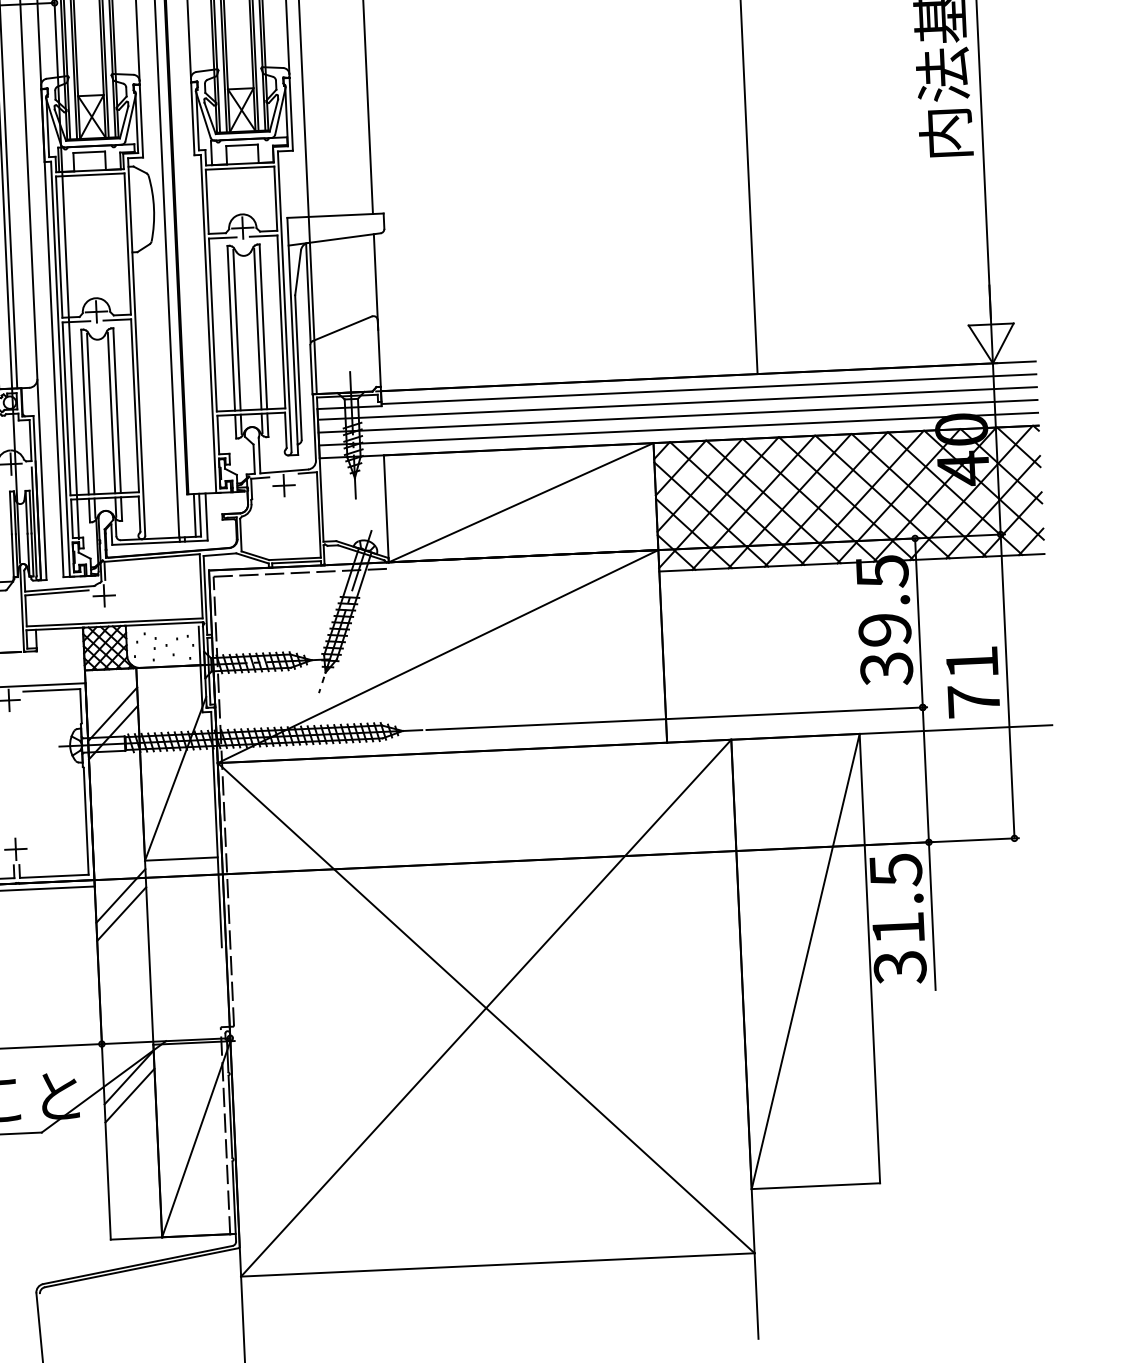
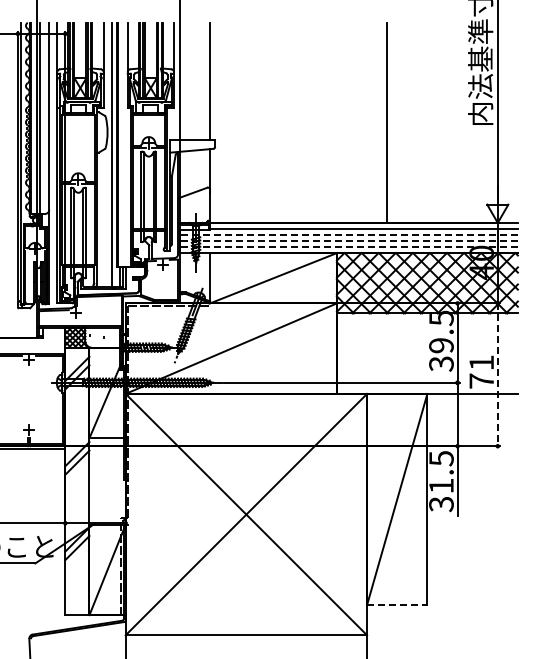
line: (676, 404) -> (348, 235), solid -> dashed
line: (677, 417) -> (348, 241), solid -> dashed
line: (677, 430) -> (348, 247), solid -> dashed
line: (1007, 687) -> (497, 375), solid -> dashed
line: (816, 1186) -> (397, 605), solid -> dashed

